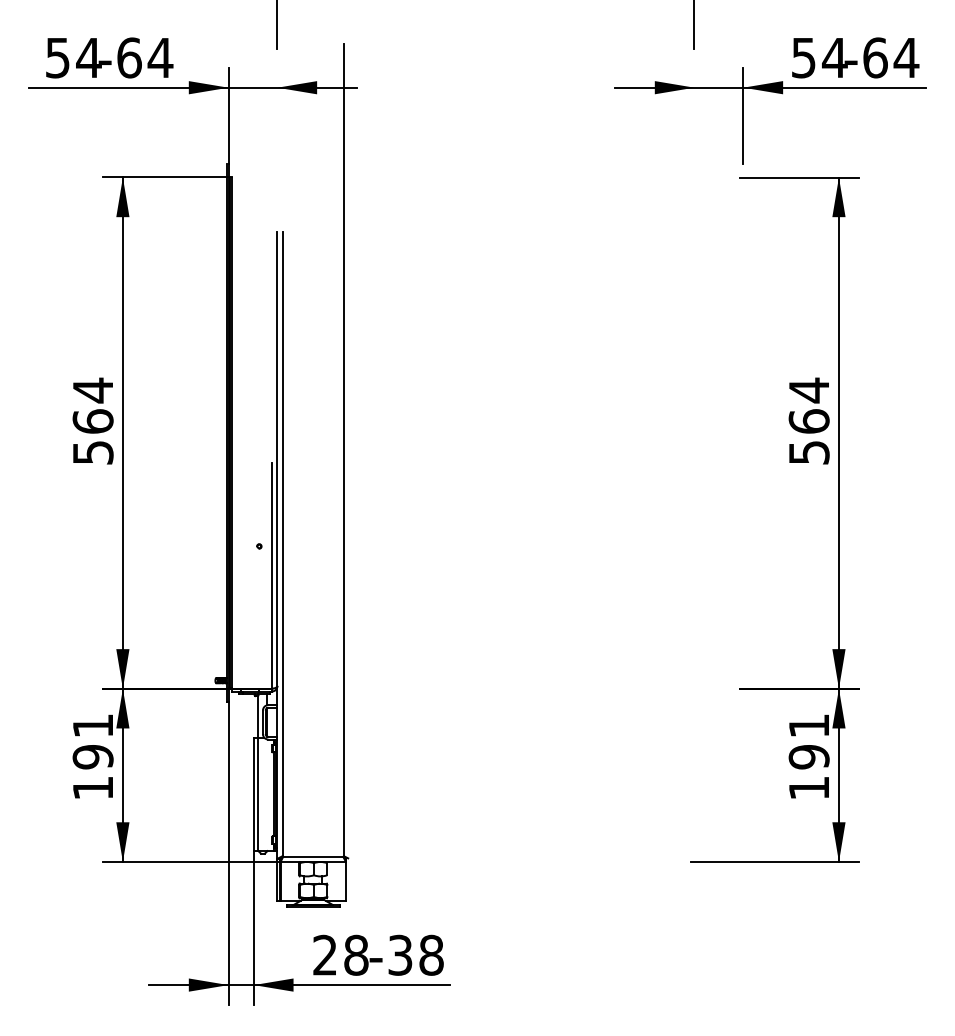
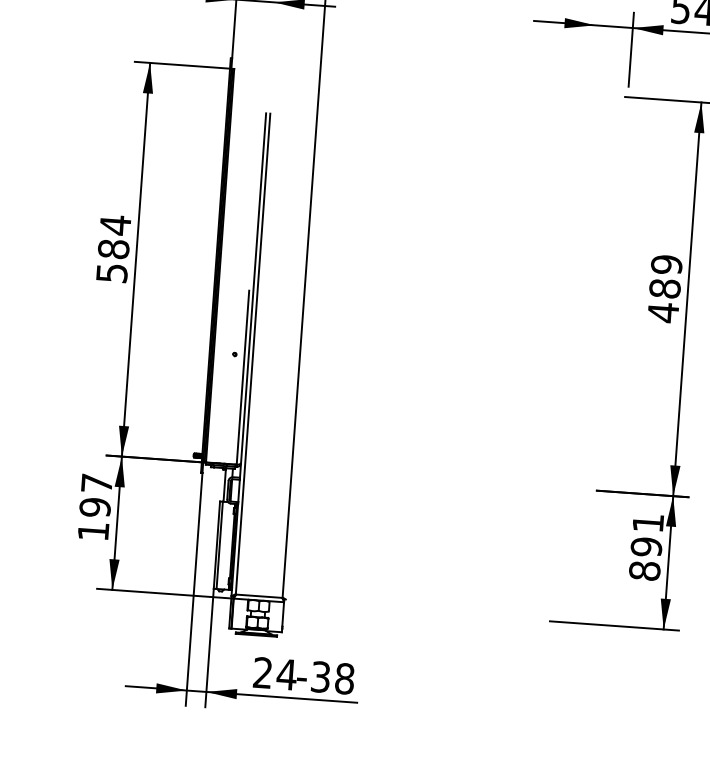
text: (92, 421) -> (113, 249), 564 -> 584
text: (808, 421) -> (664, 288), 564 -> 489
text: (92, 725) -> (96, 483), 191 -> 197
text: (808, 788) -> (644, 571), 191 -> 891
text: (356, 954) -> (287, 674), 28 -> 24

